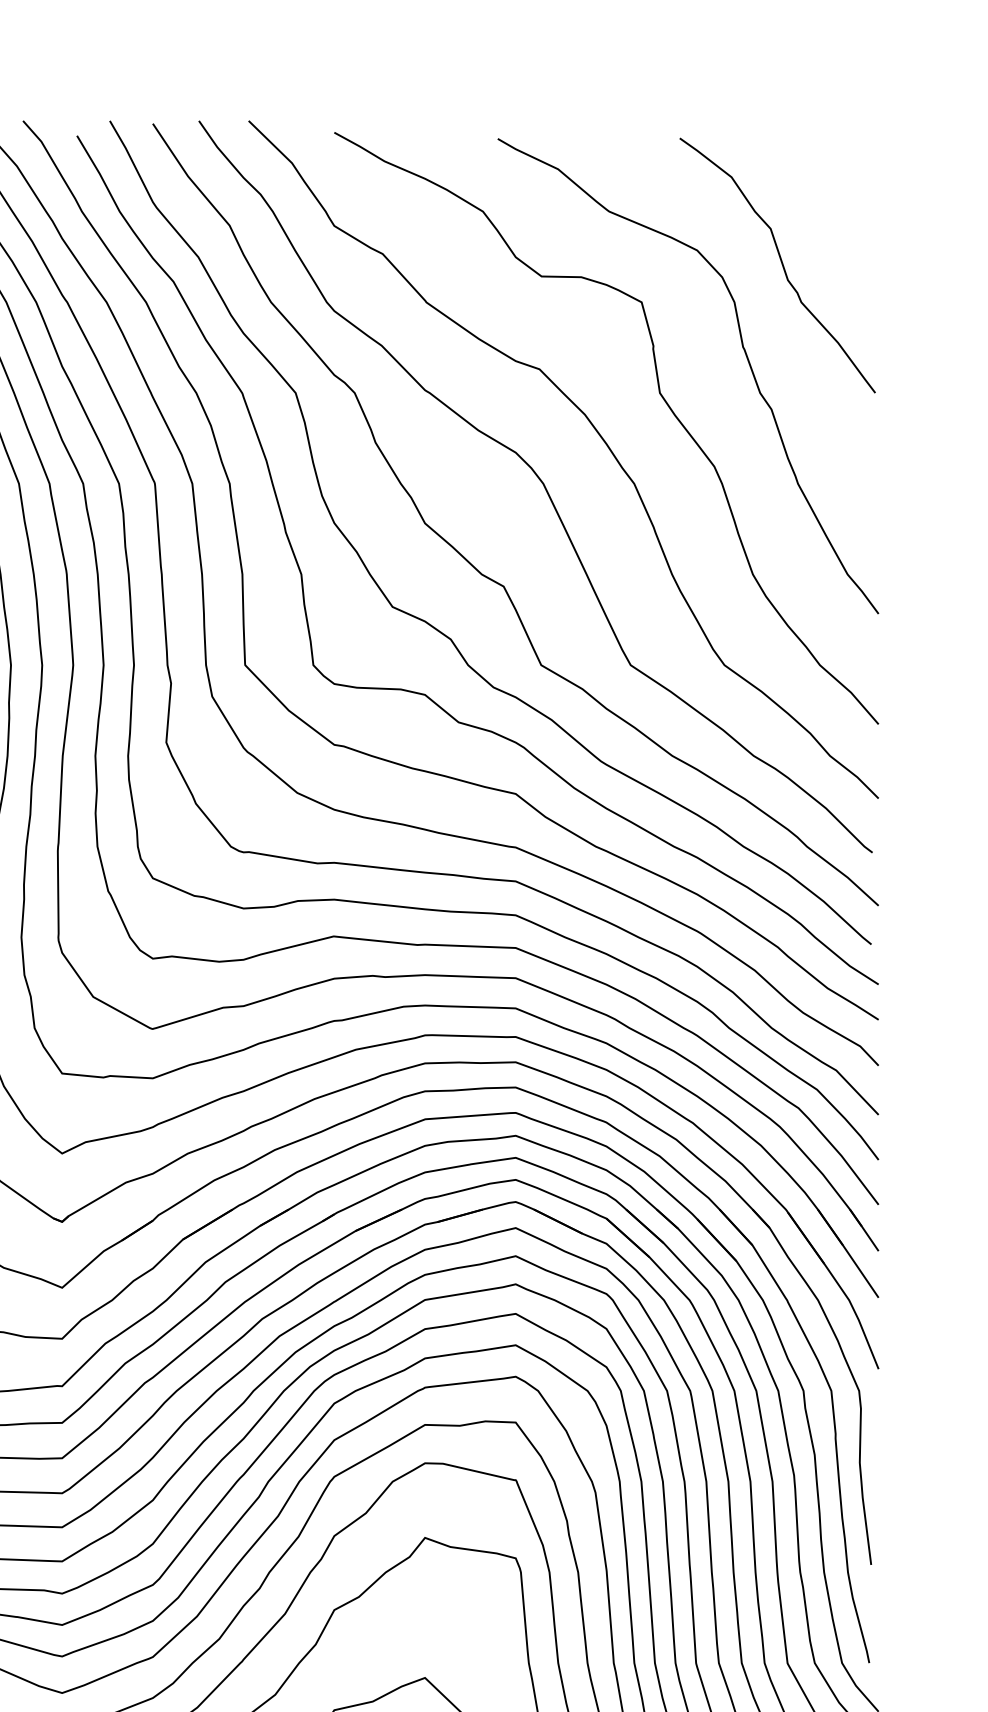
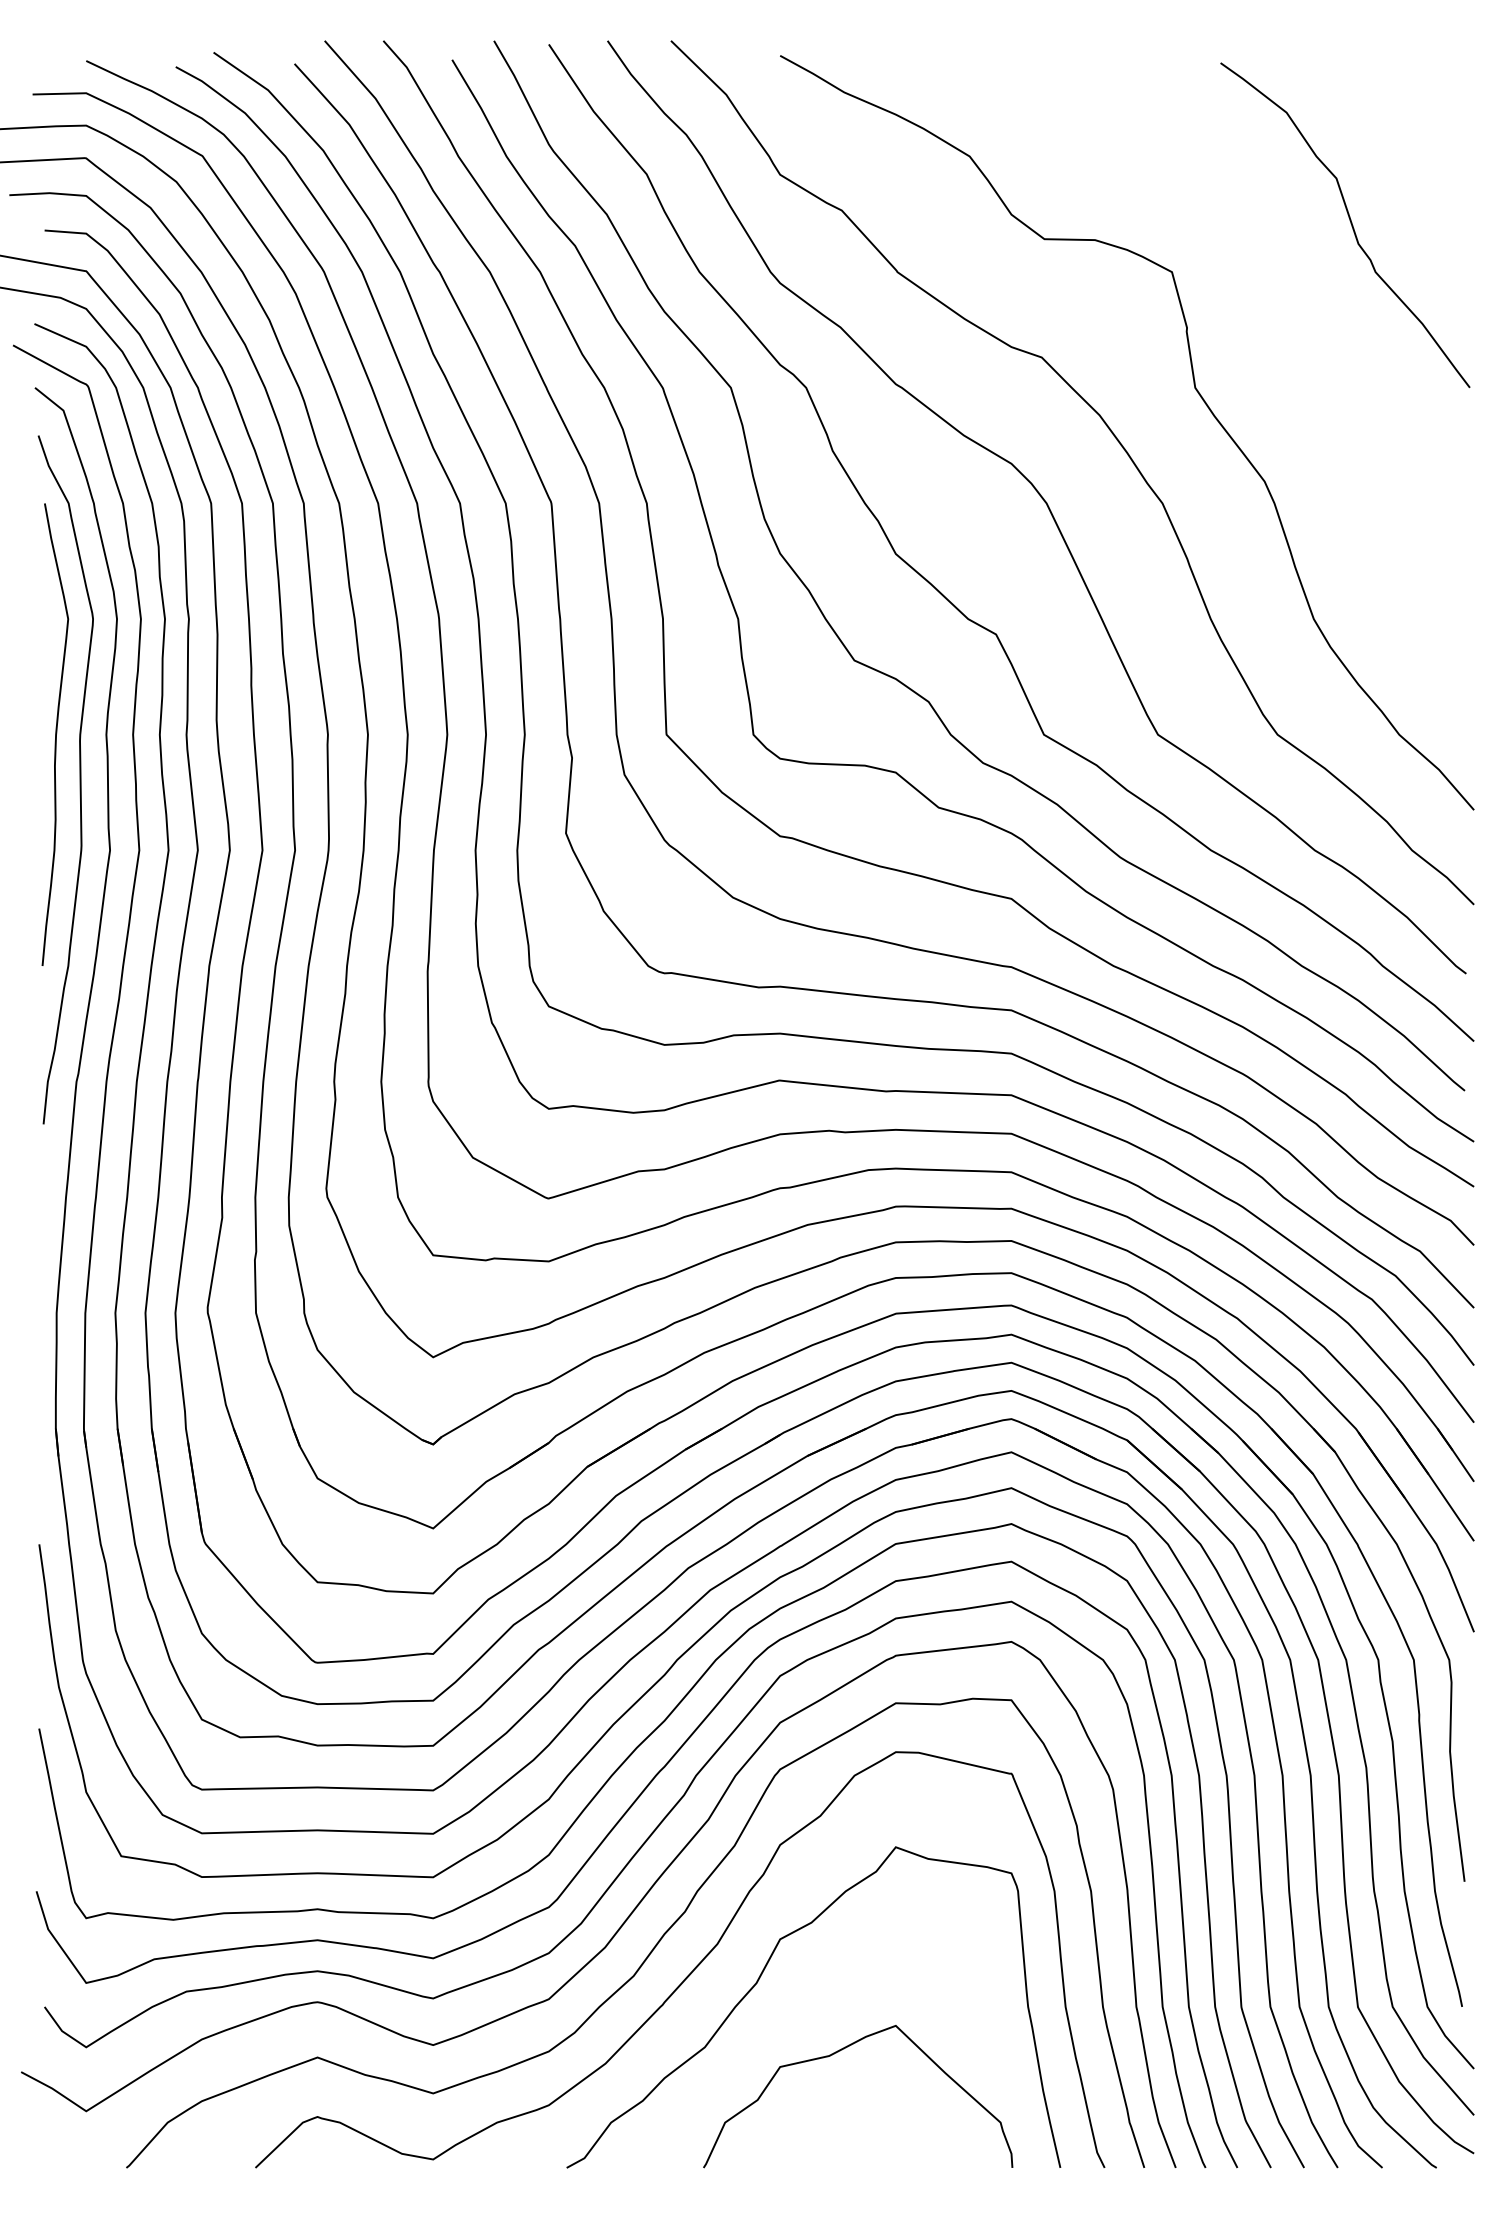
curve: (746, 357) -> (1305, 342), removed

